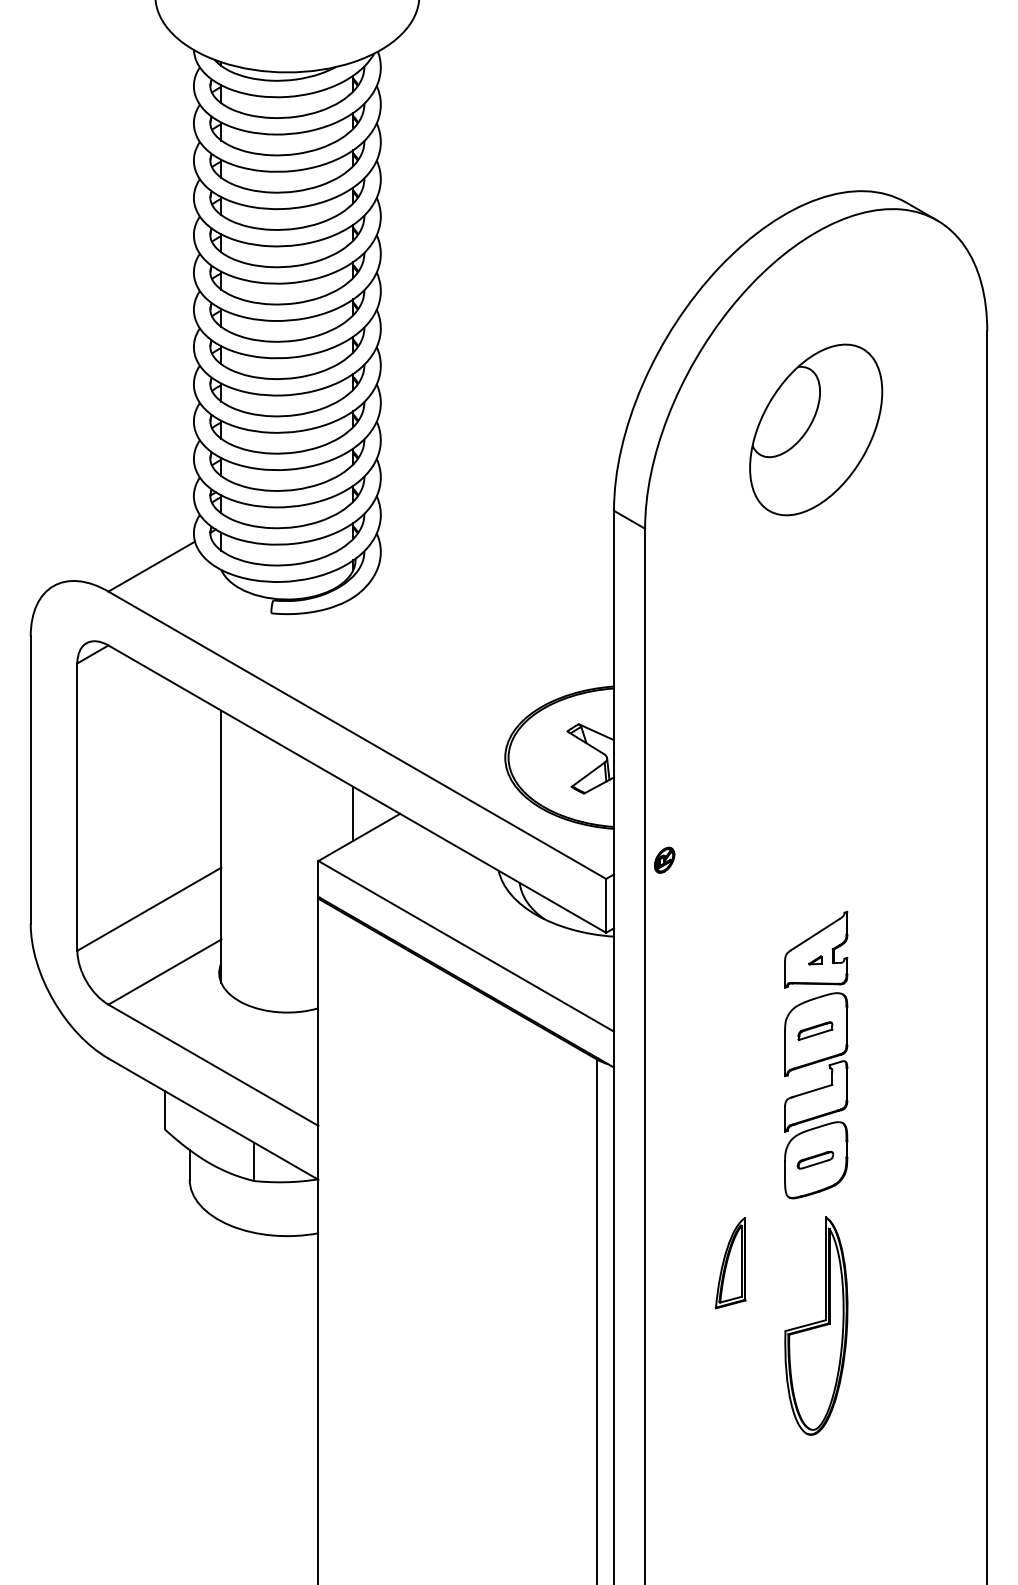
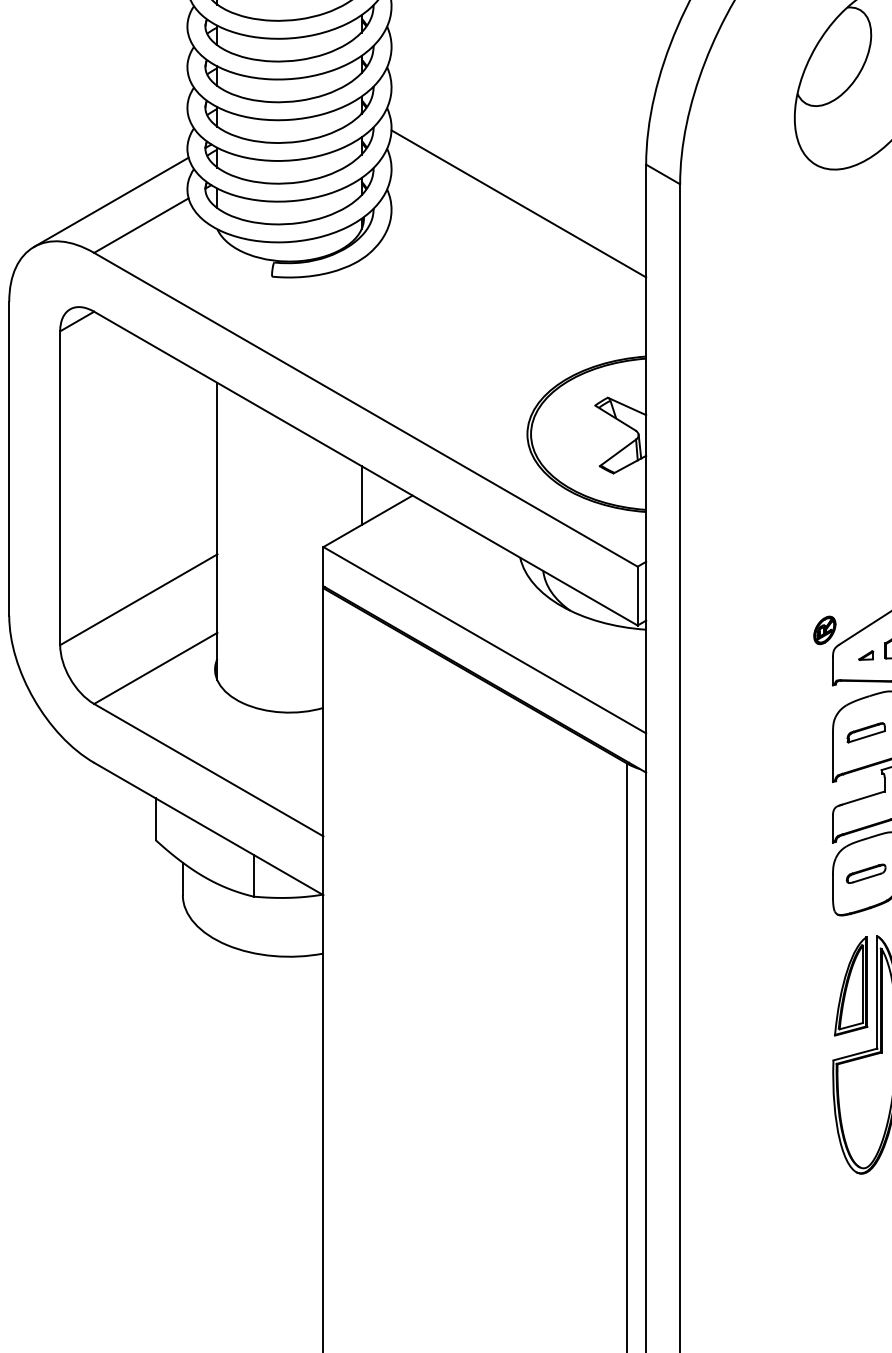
line: (124, 545) -> (111, 202), added
line: (496, 546) -> (517, 203), added
part: (664, 859) -> (824, 629), moved
part: (730, 1263) -> (850, 986), moved

